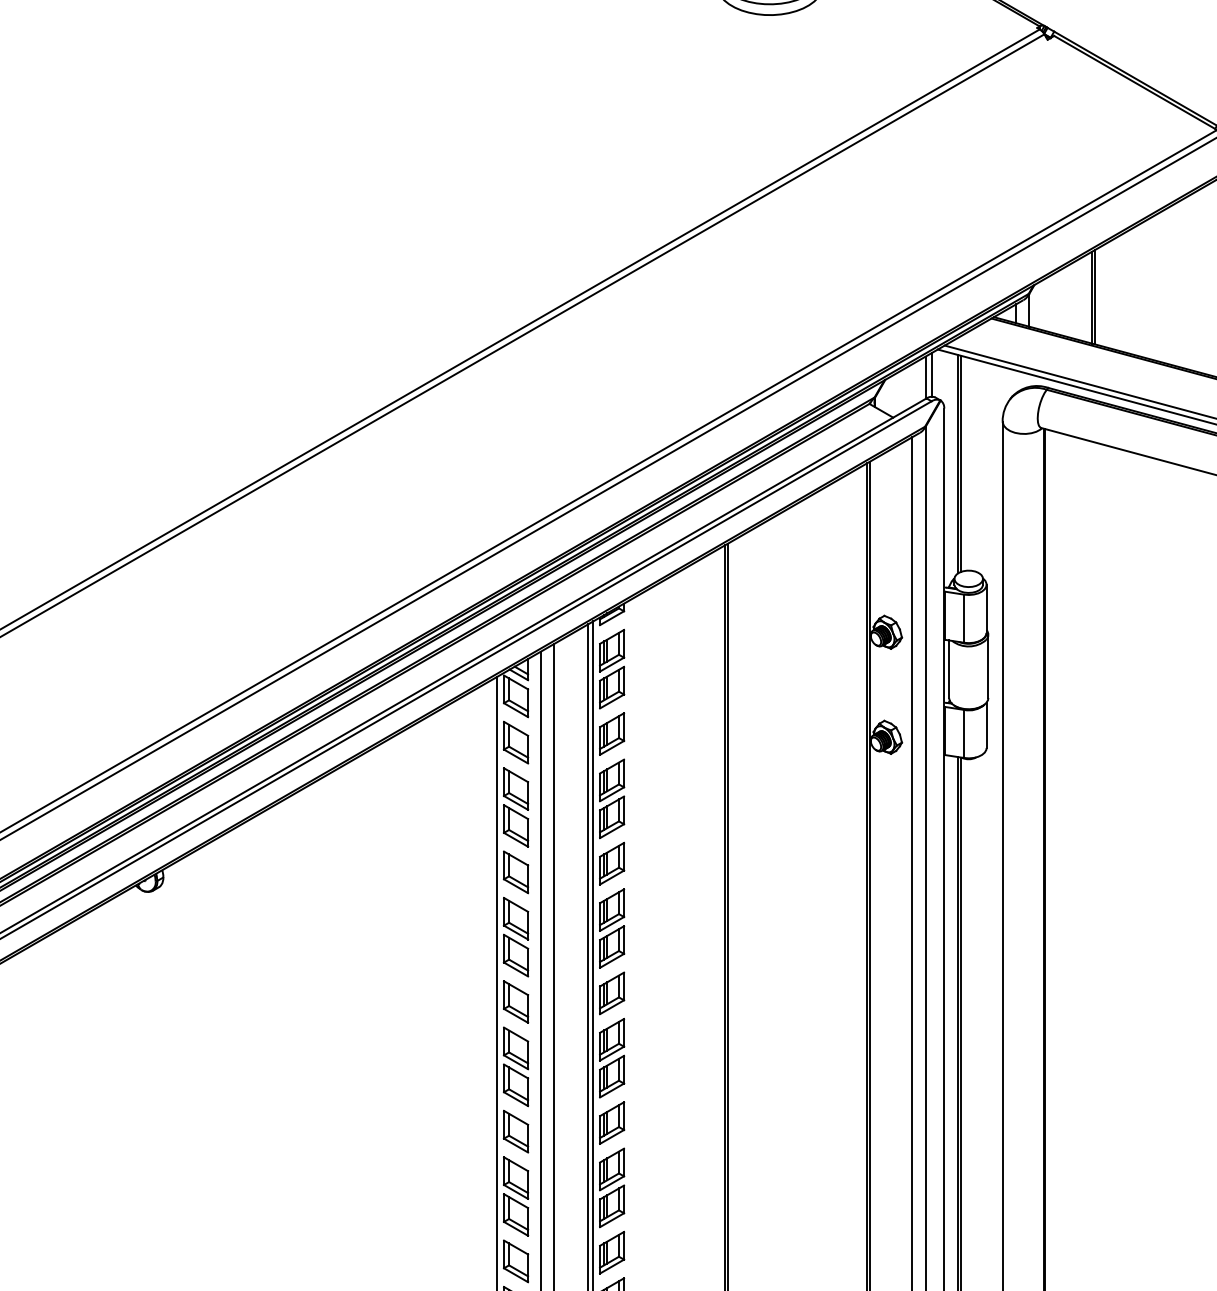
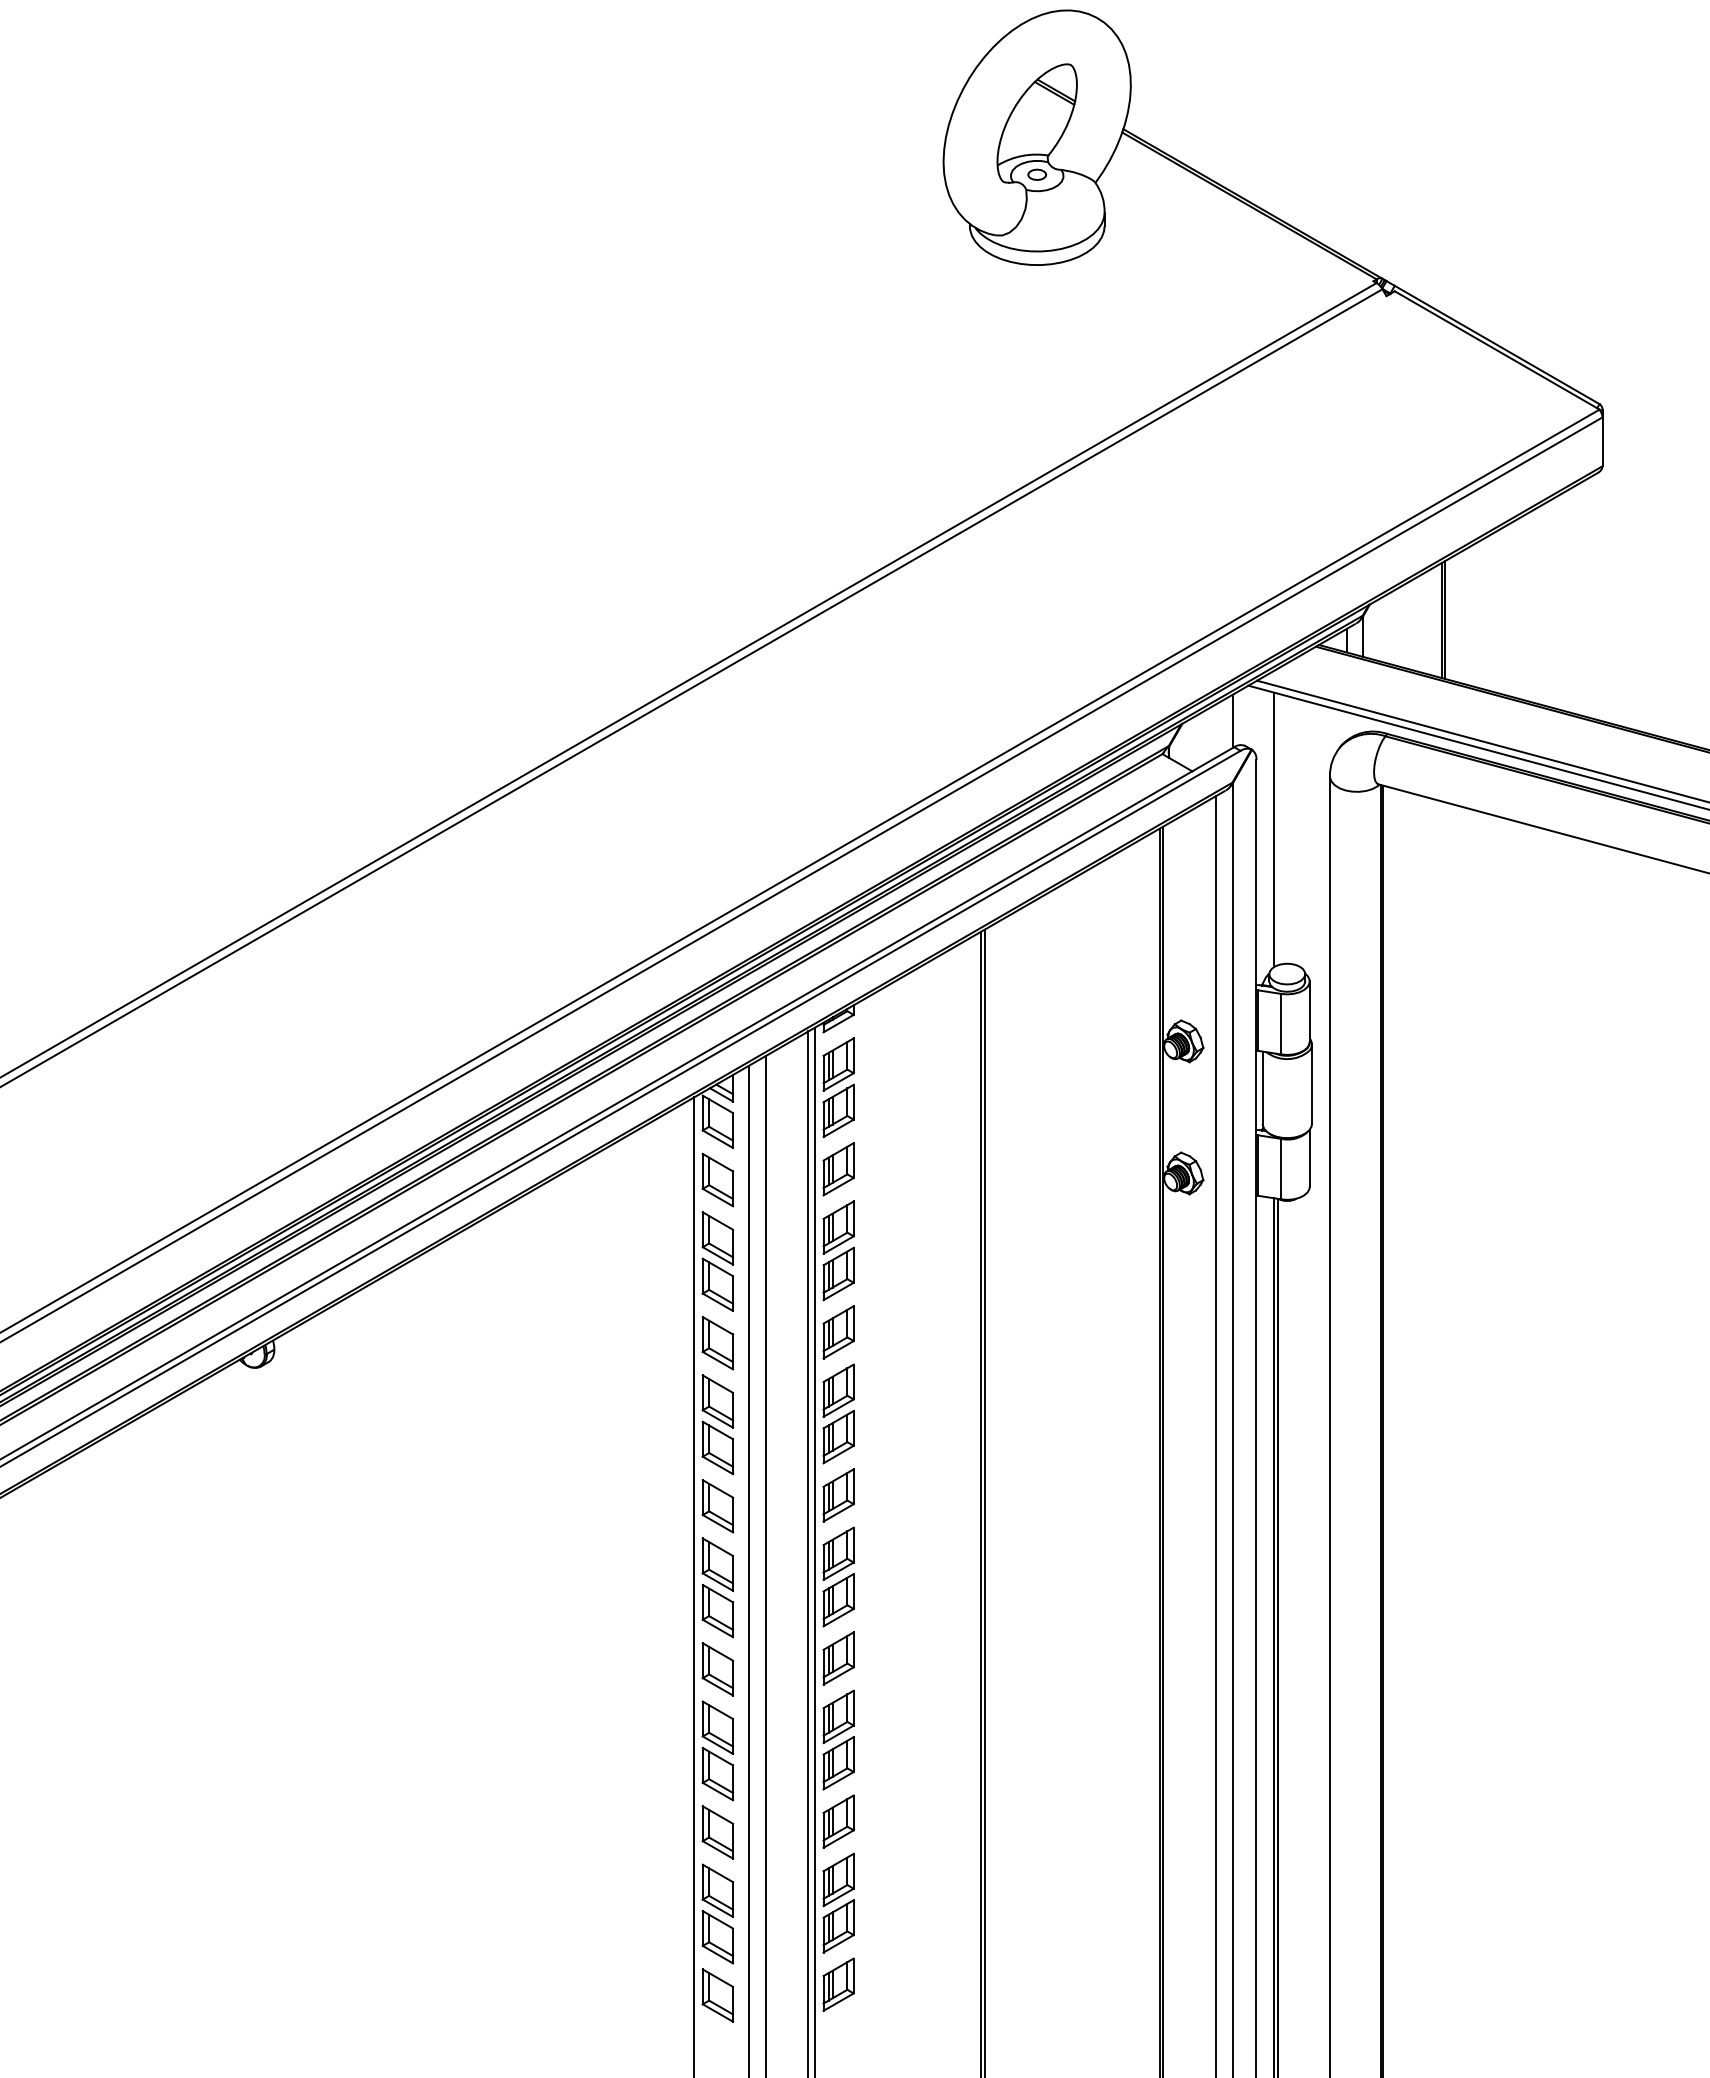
line: (932, 374) -> (1241, 717), removed
line: (960, 463) -> (1277, 829), removed

